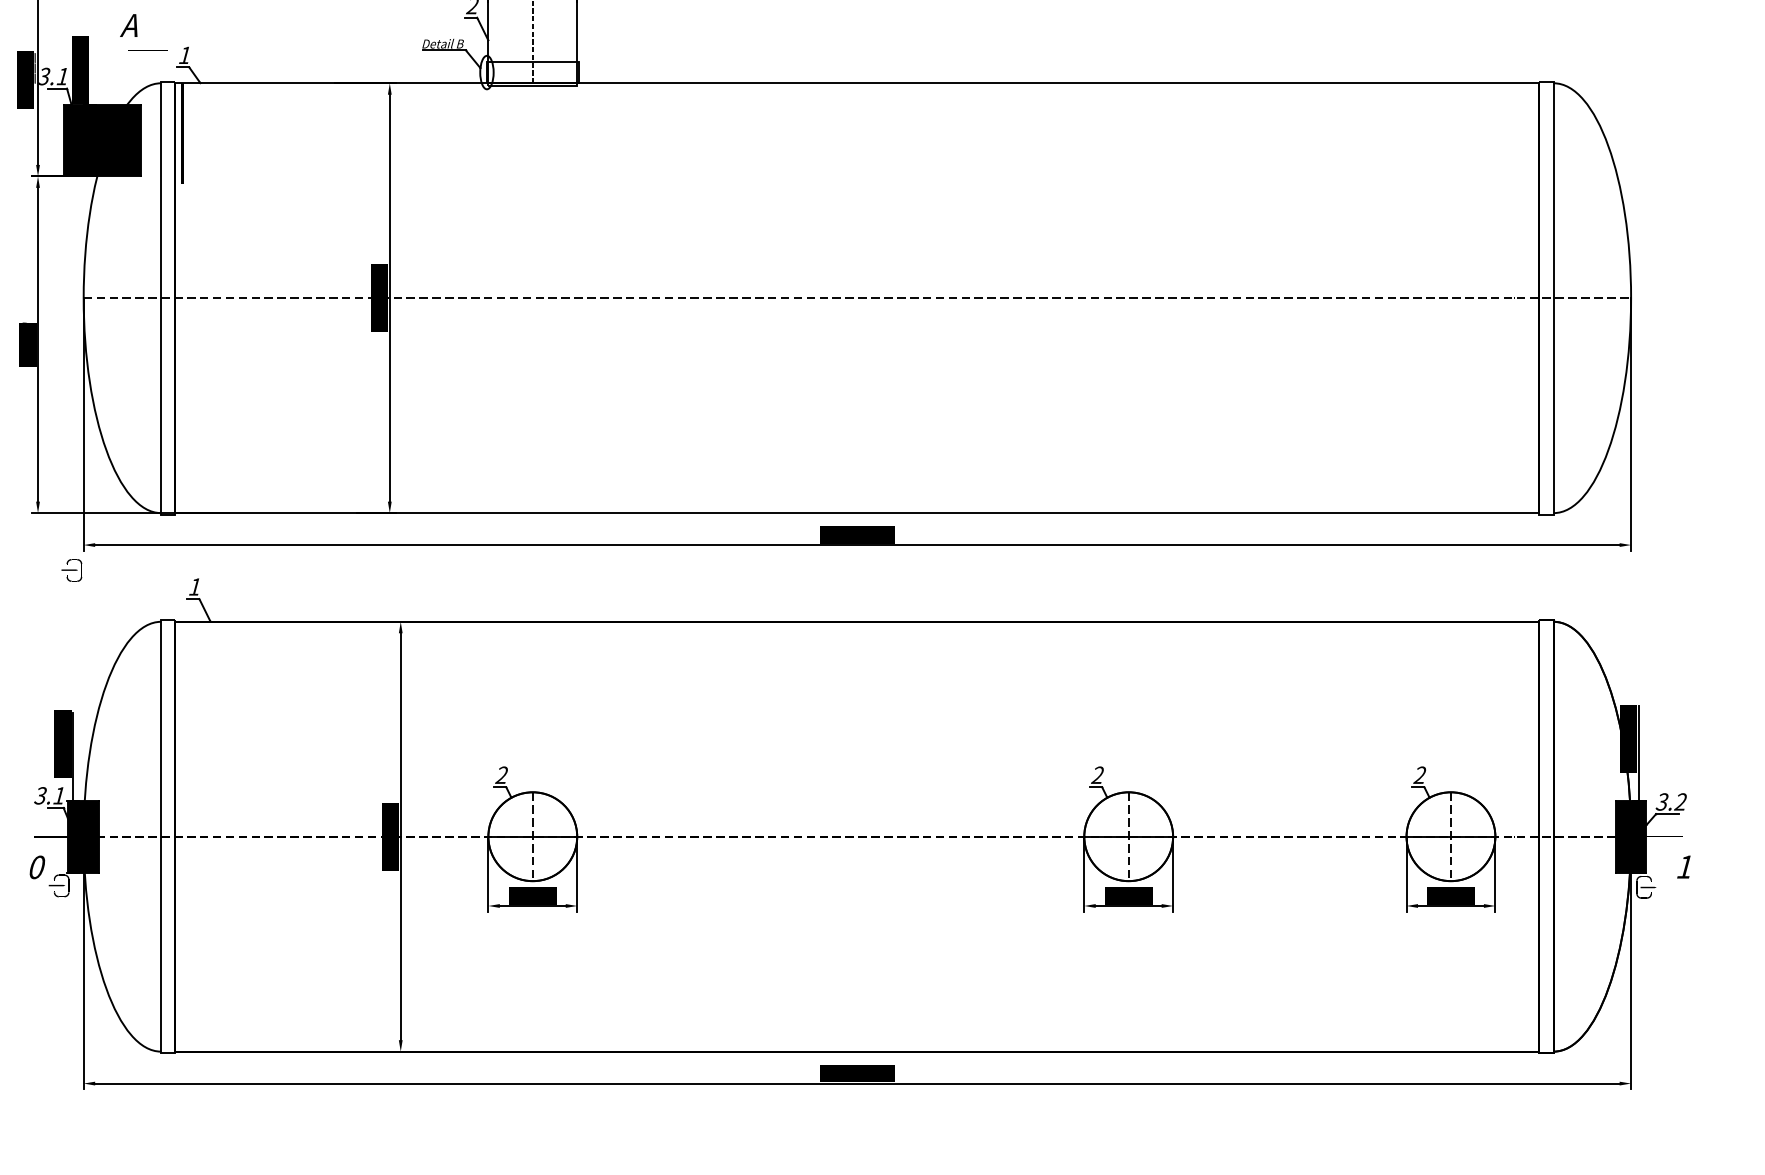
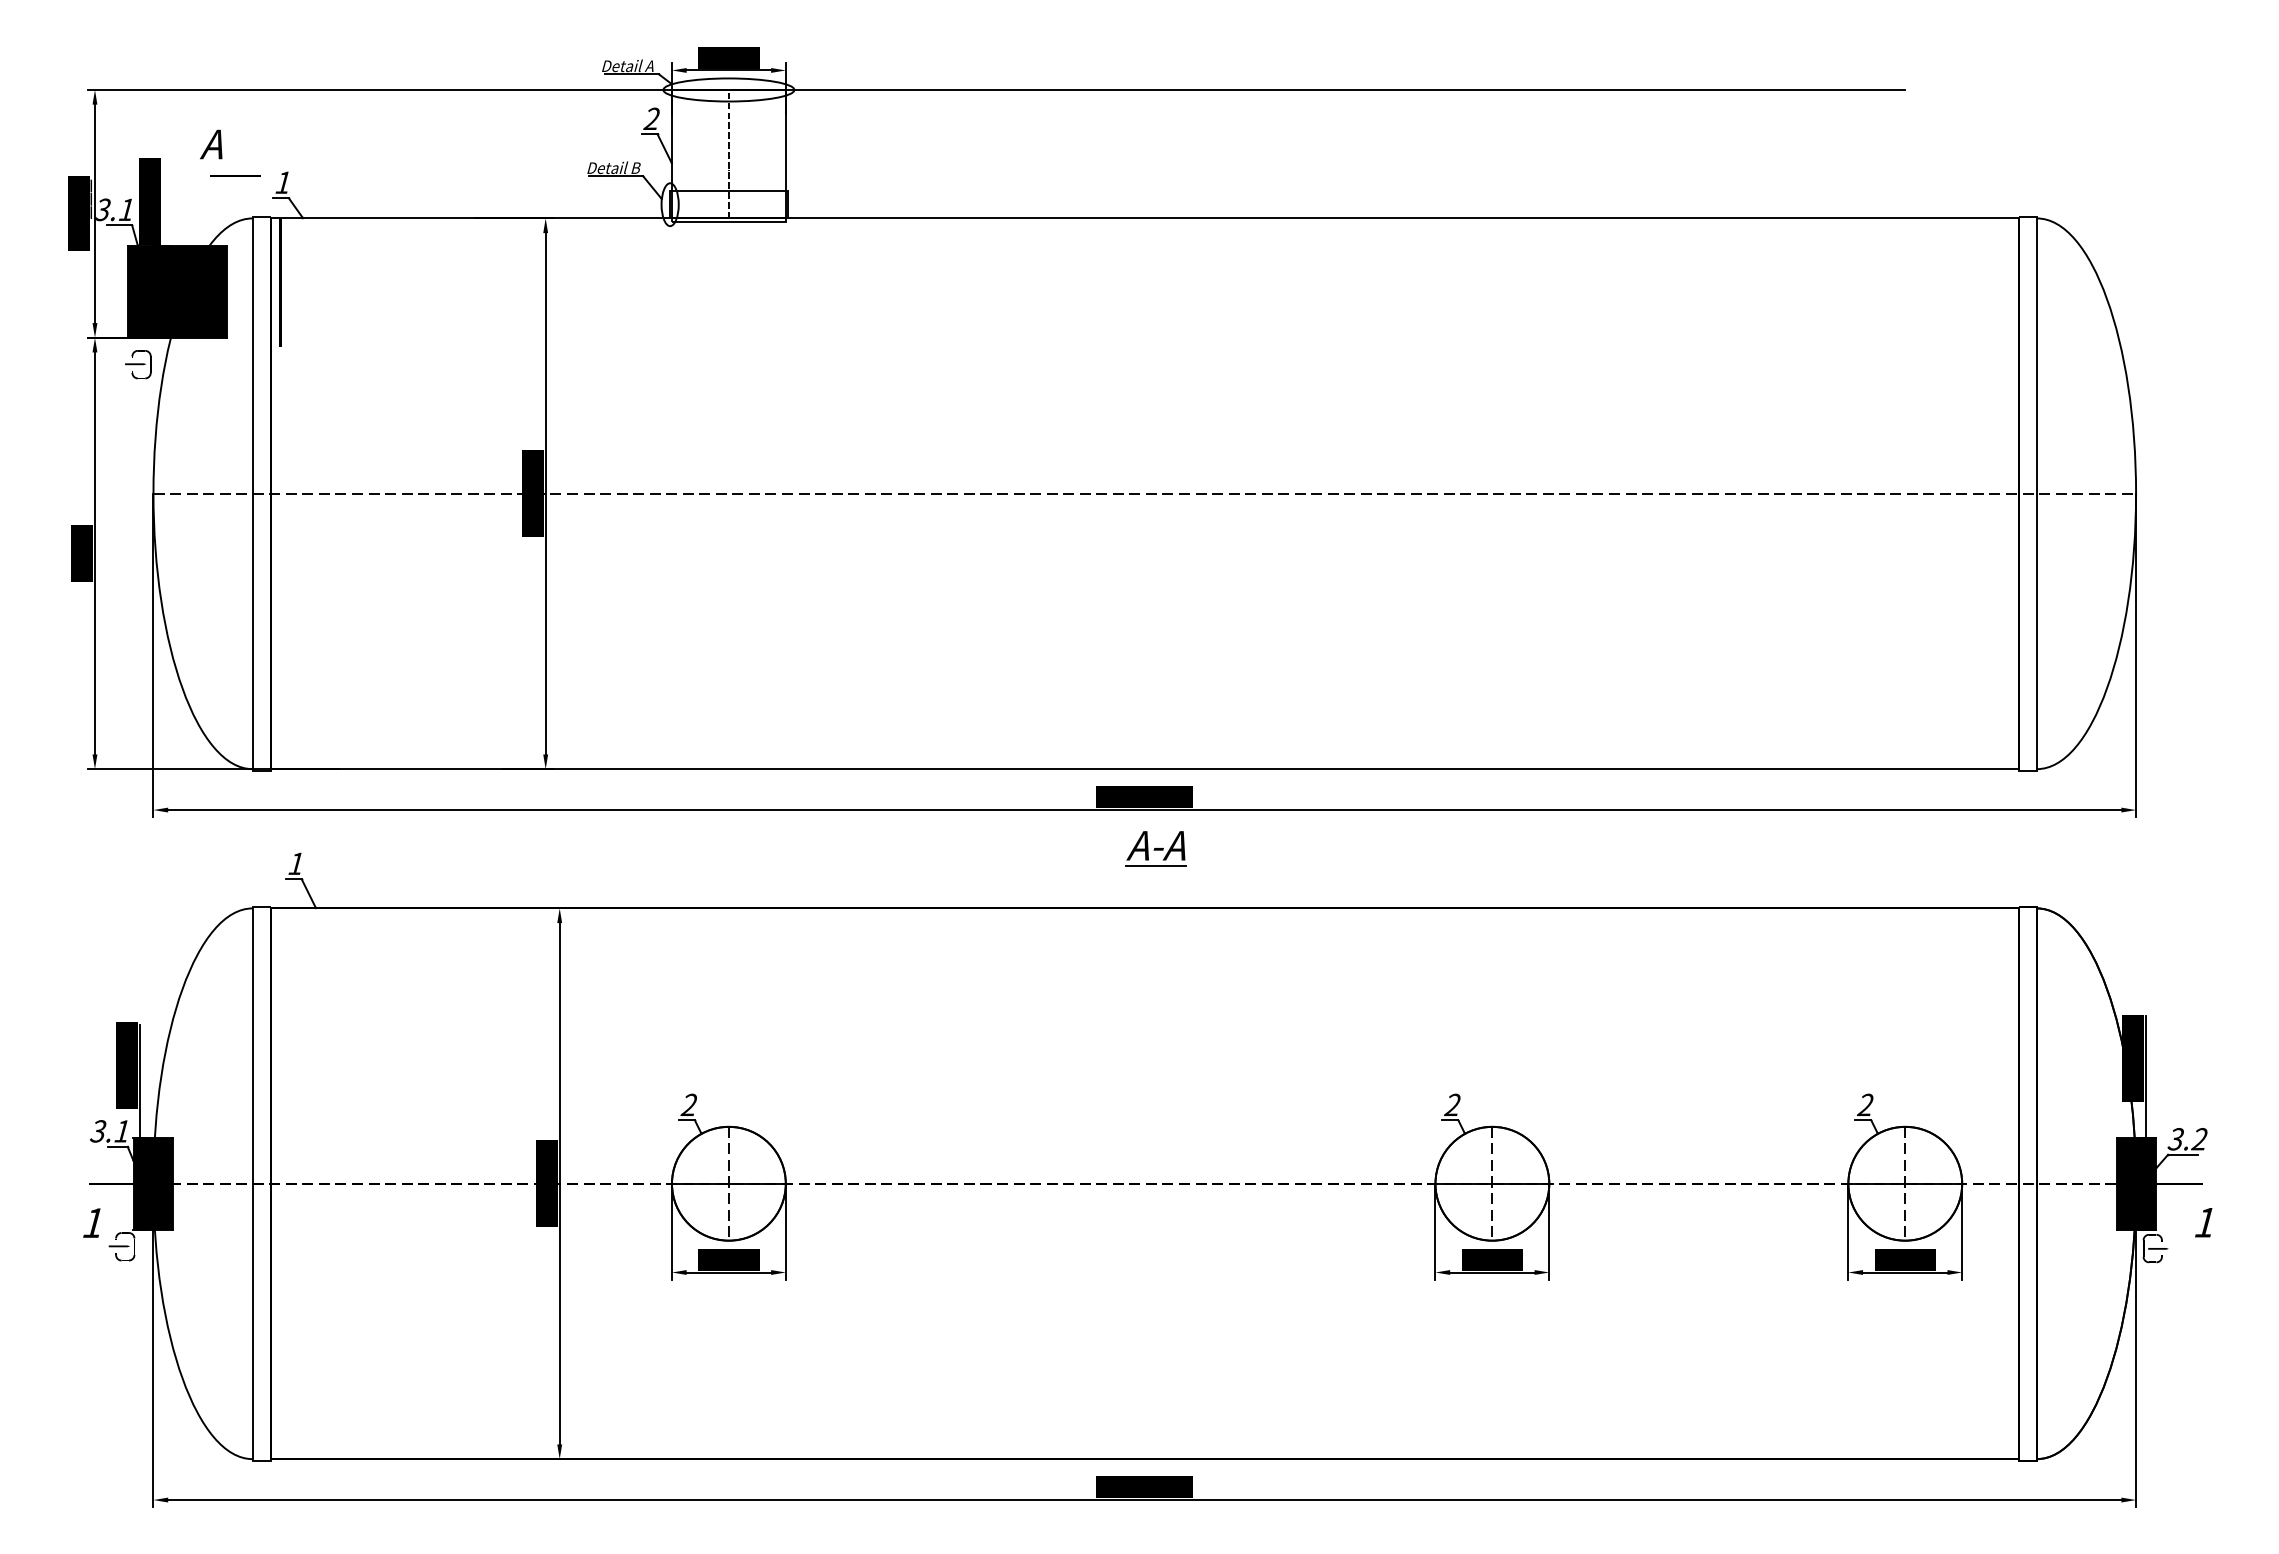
part: (71, 570) -> (138, 364), moved
part: (865, 575) -> (1155, 848), added
text: (36, 867) -> (93, 1223), 0 -> 1

